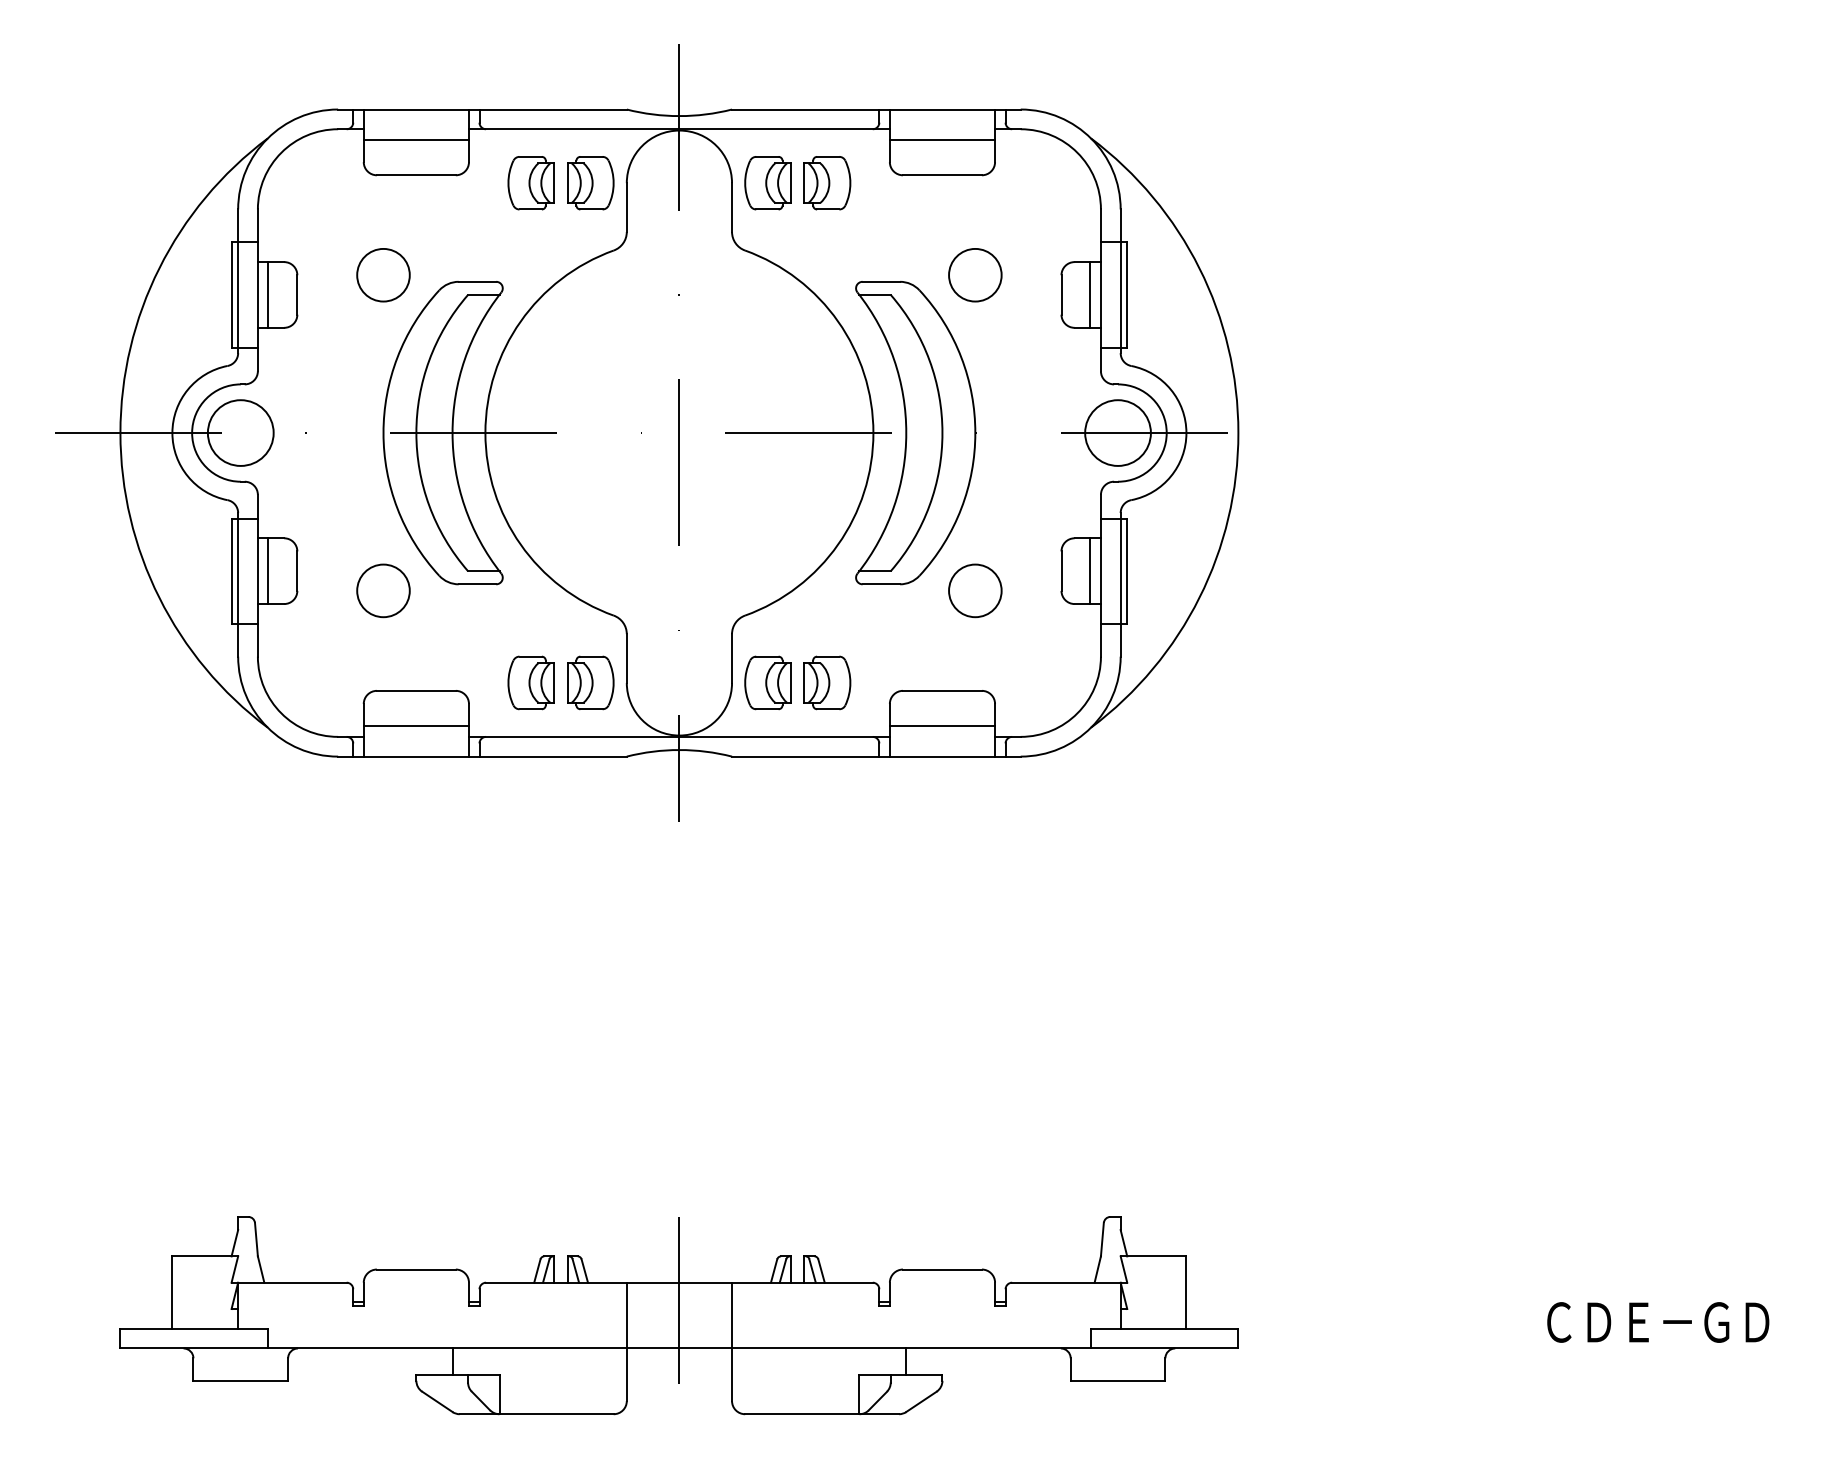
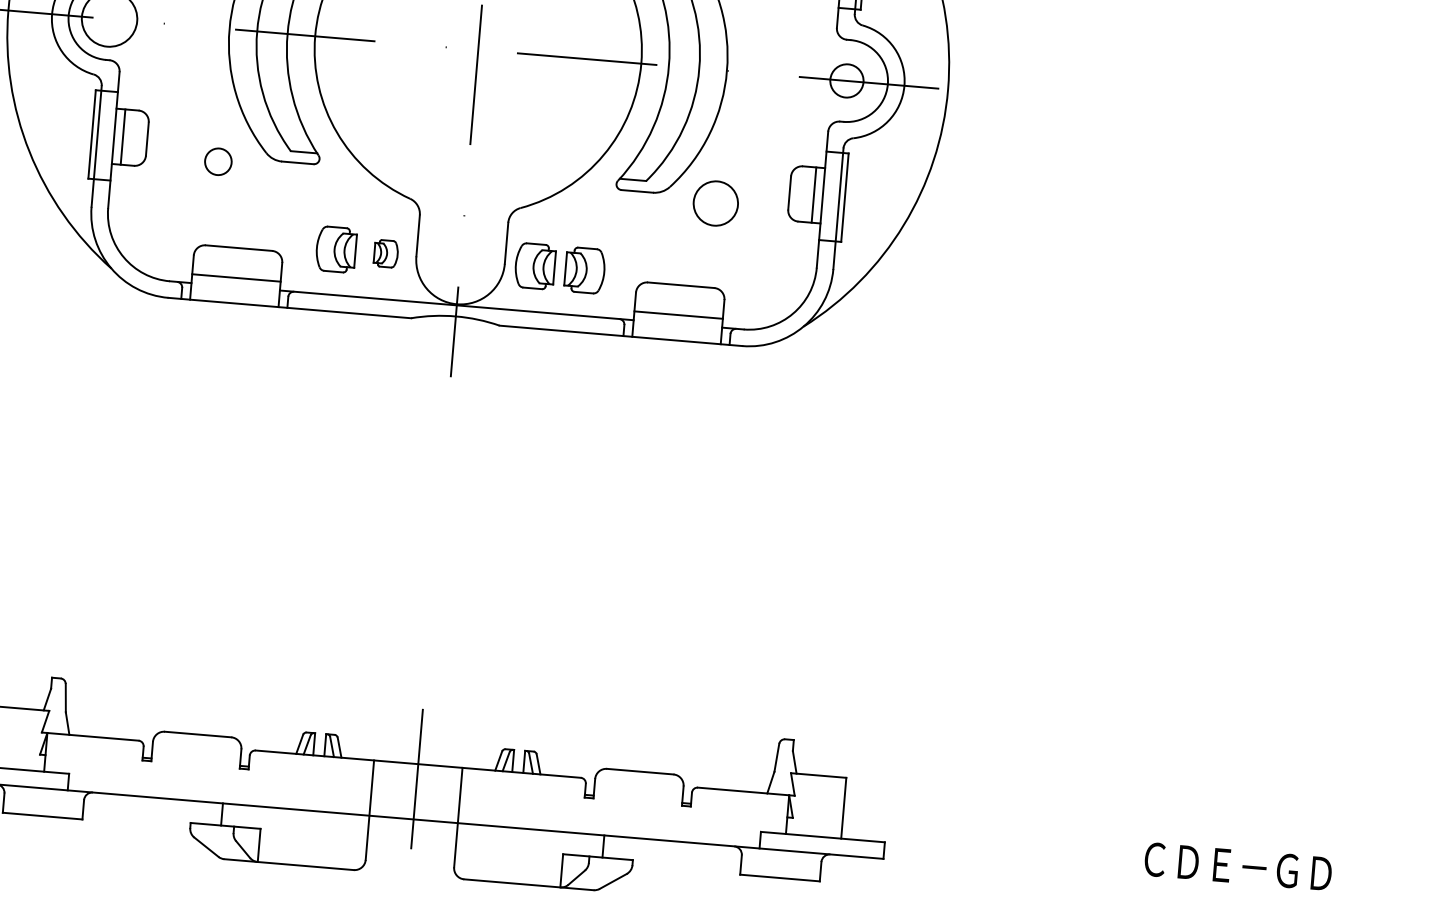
circle: (1117, 432) -> (846, 80), size x0.6
circle: (383, 590) -> (218, 161), size x0.6
part: (590, 682) -> (385, 253), size x0.6

